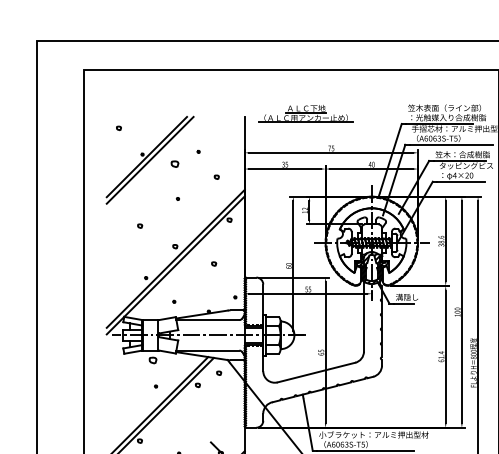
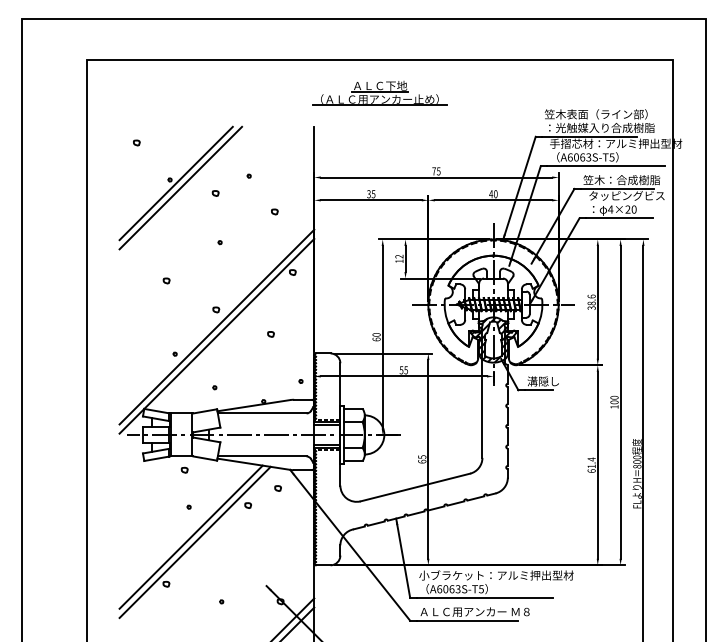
part: (305, 113) -> (379, 93), moved
part: (174, 164) -> (215, 193), size x0.62
part: (152, 359) -> (184, 469), size x0.62

